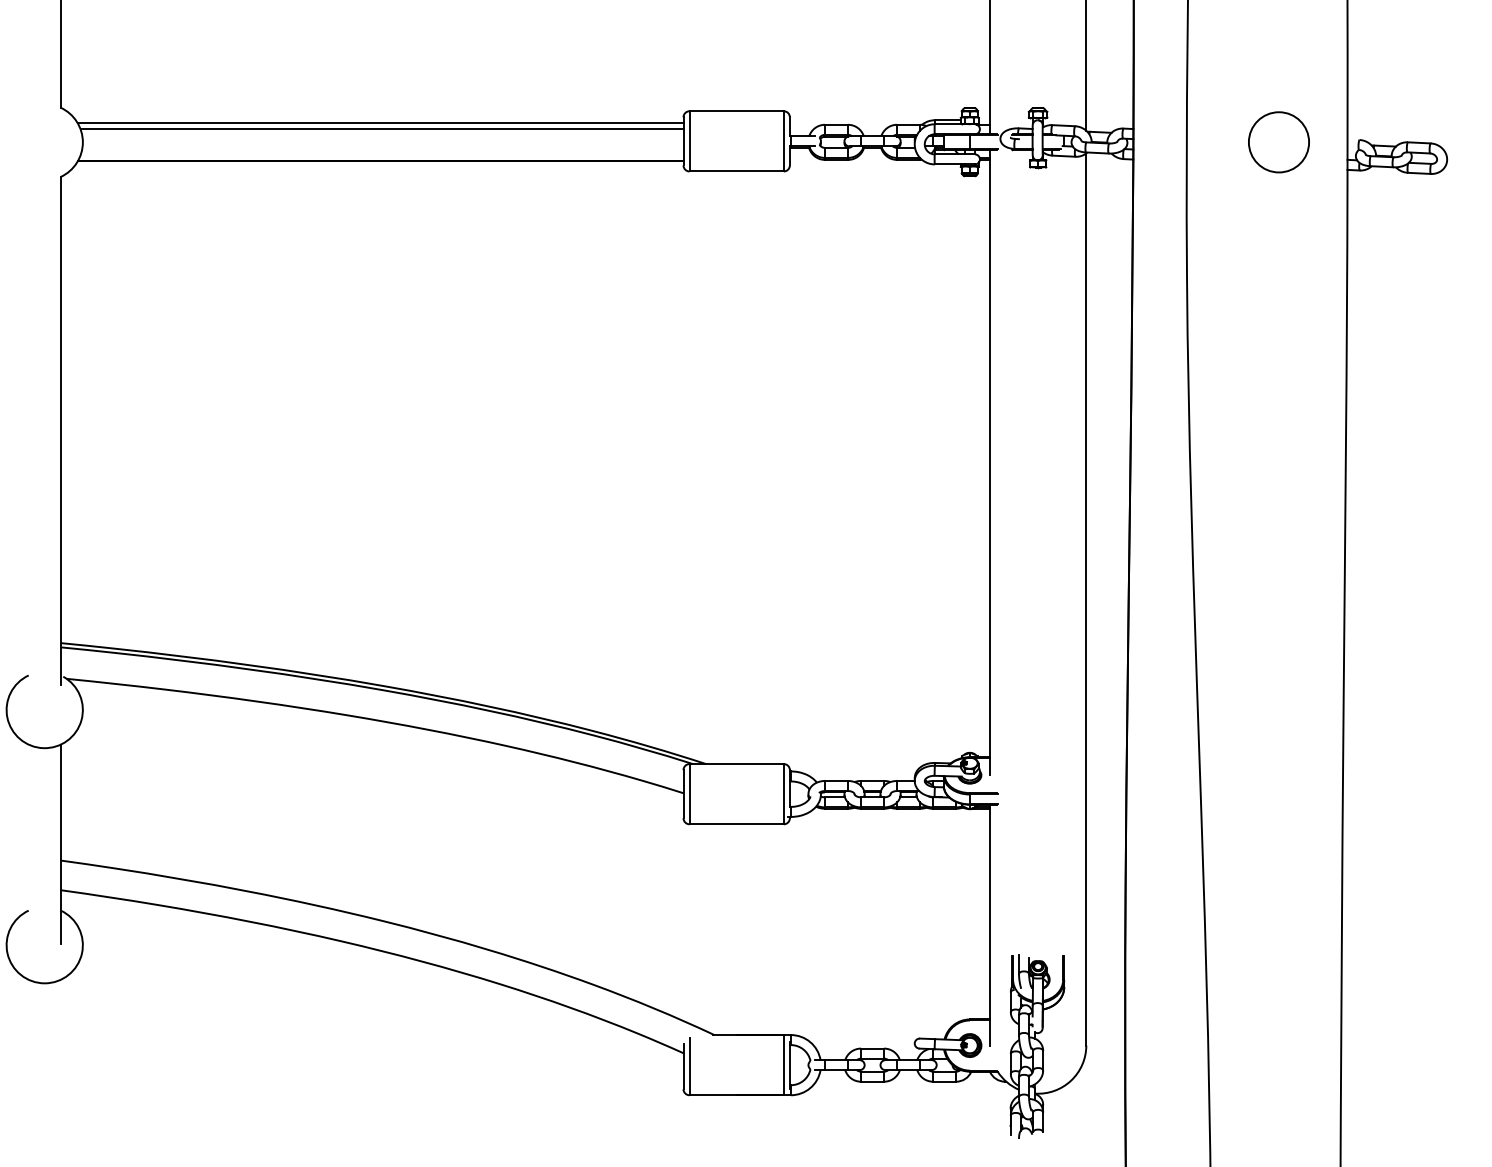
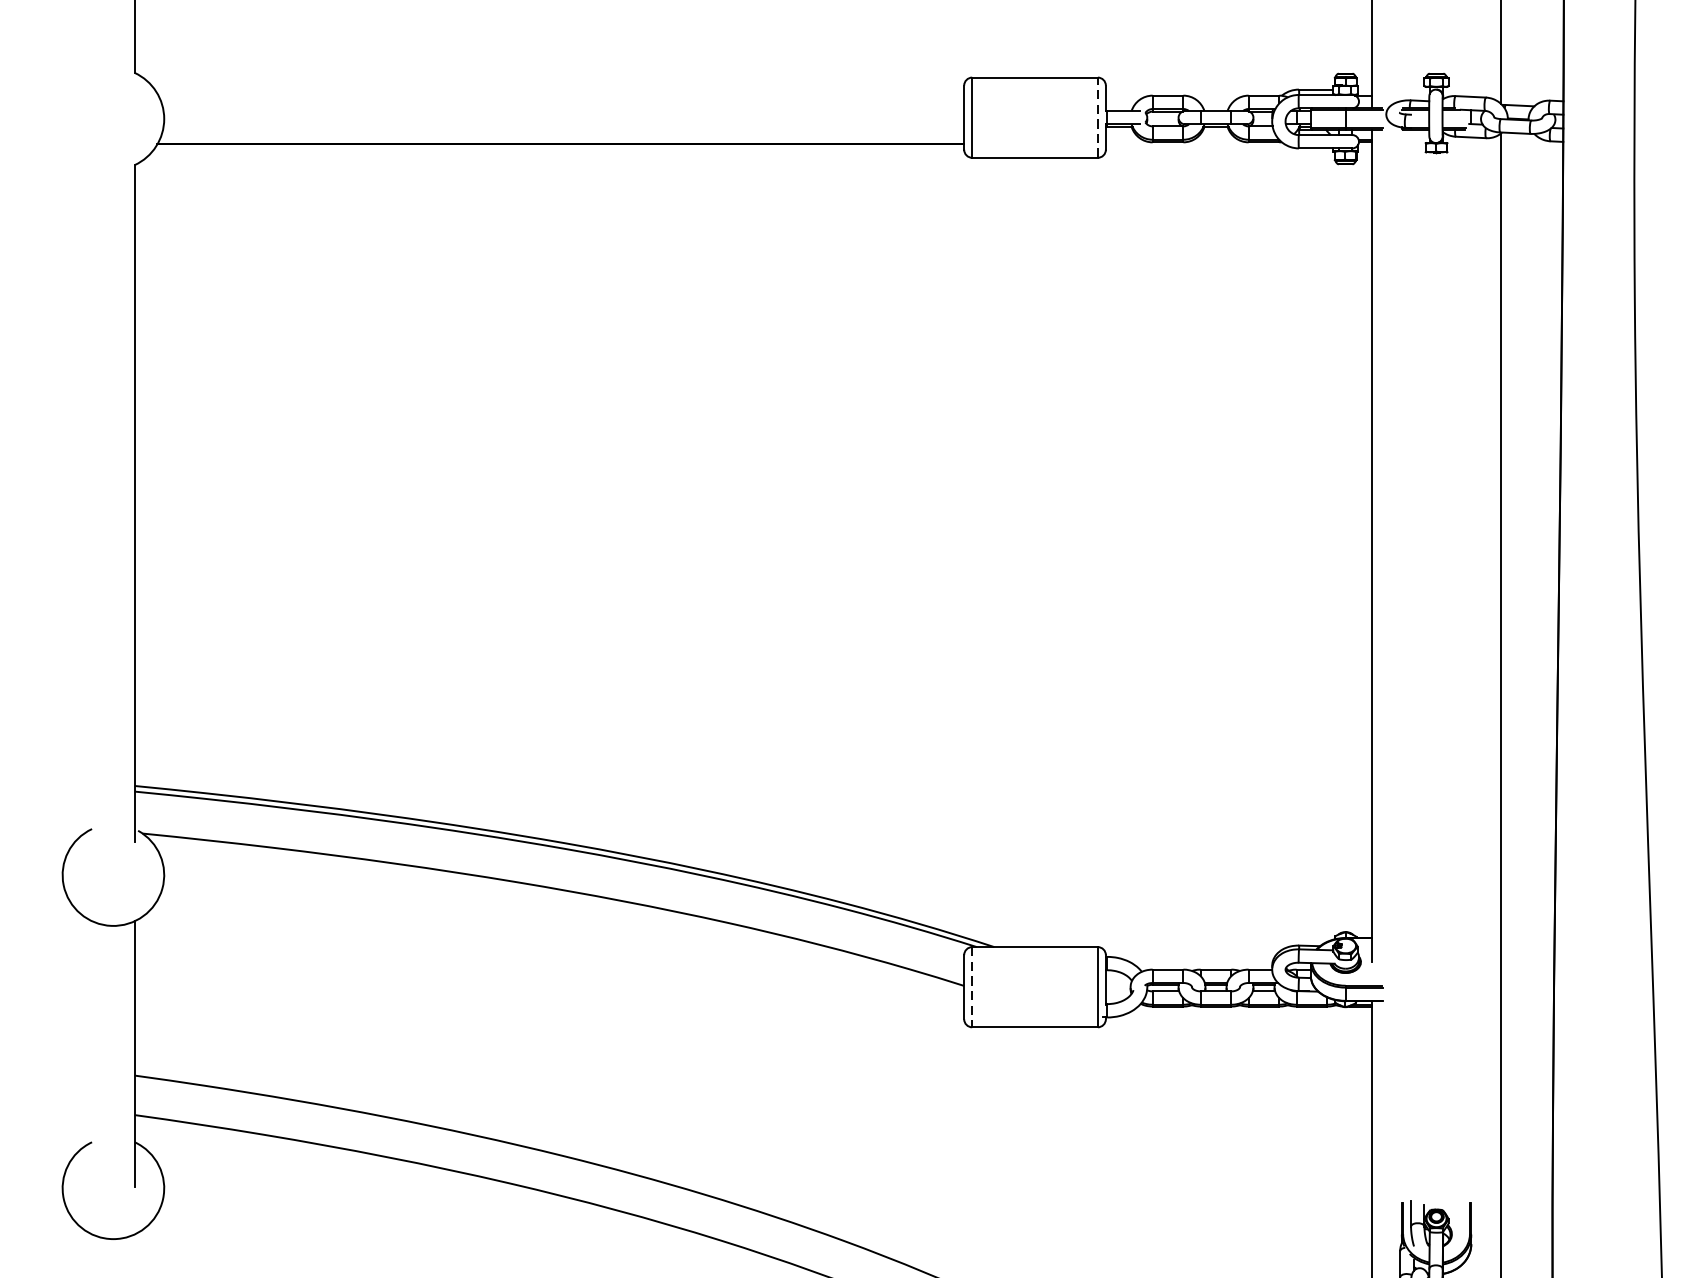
line: (380, 123) -> (560, 93), removed
line: (381, 129) -> (561, 101), removed
line: (783, 140) -> (1097, 116), solid -> dashed
line: (689, 794) -> (972, 987), solid -> dashed

